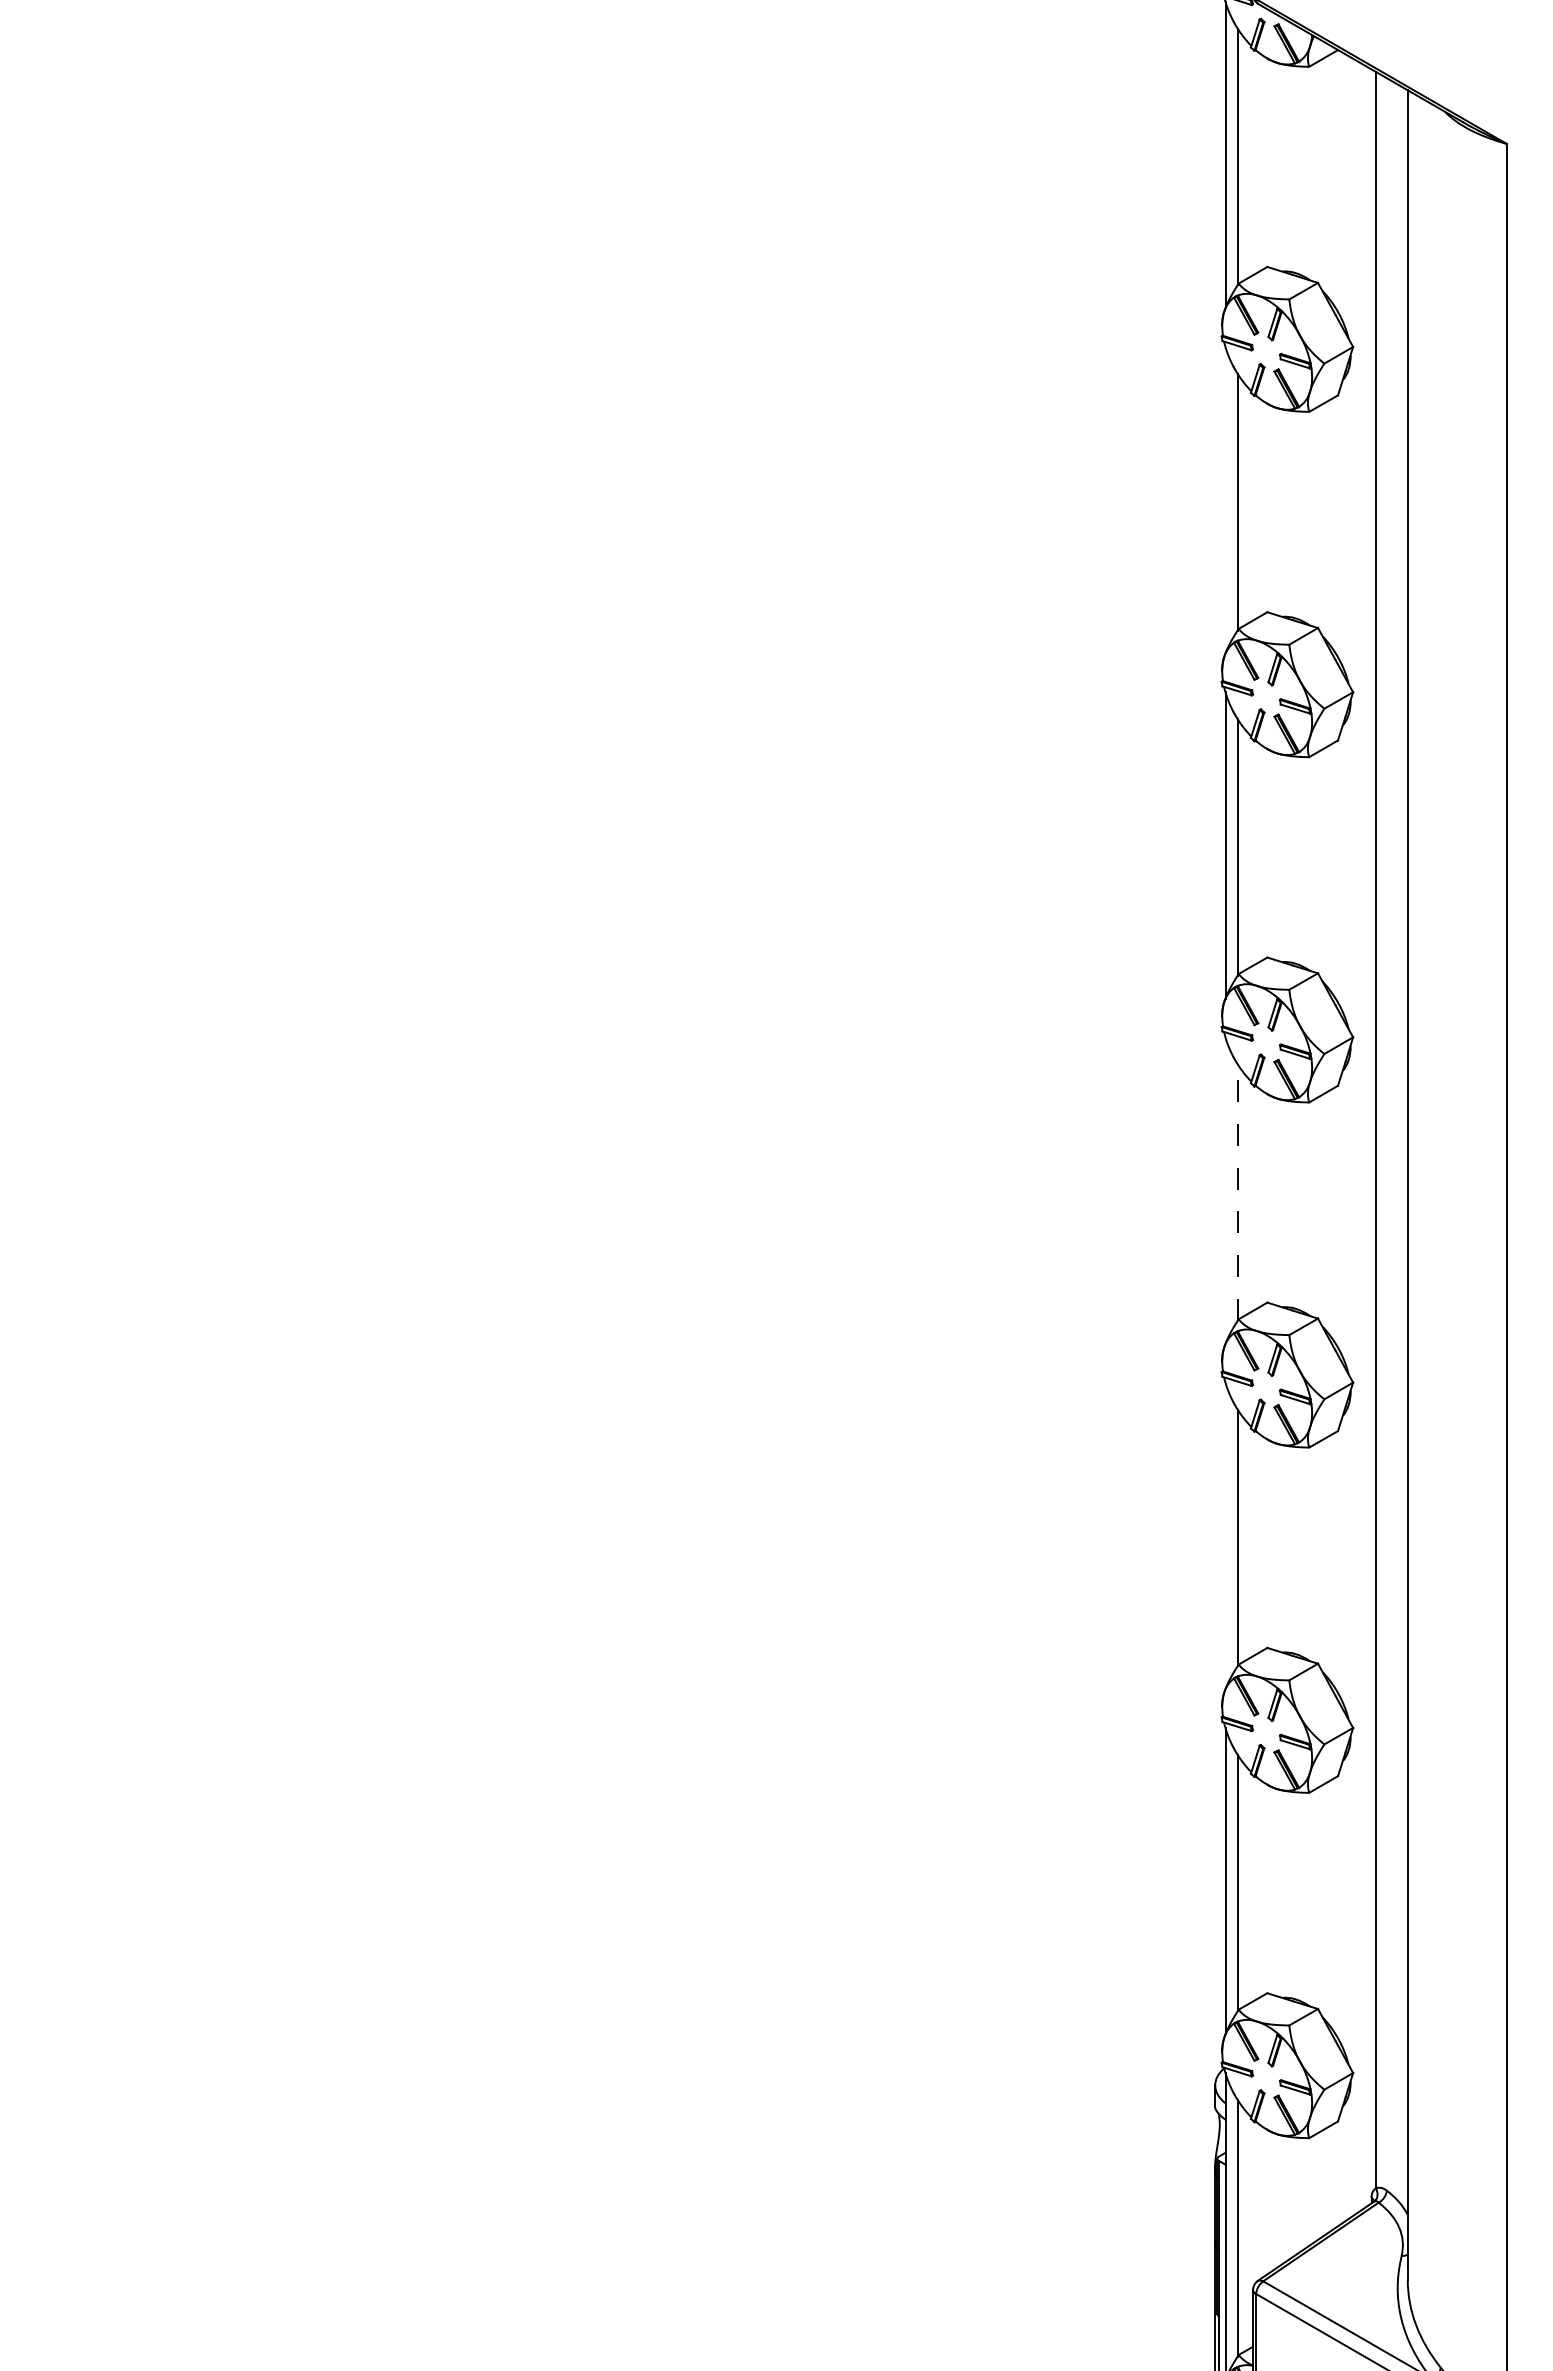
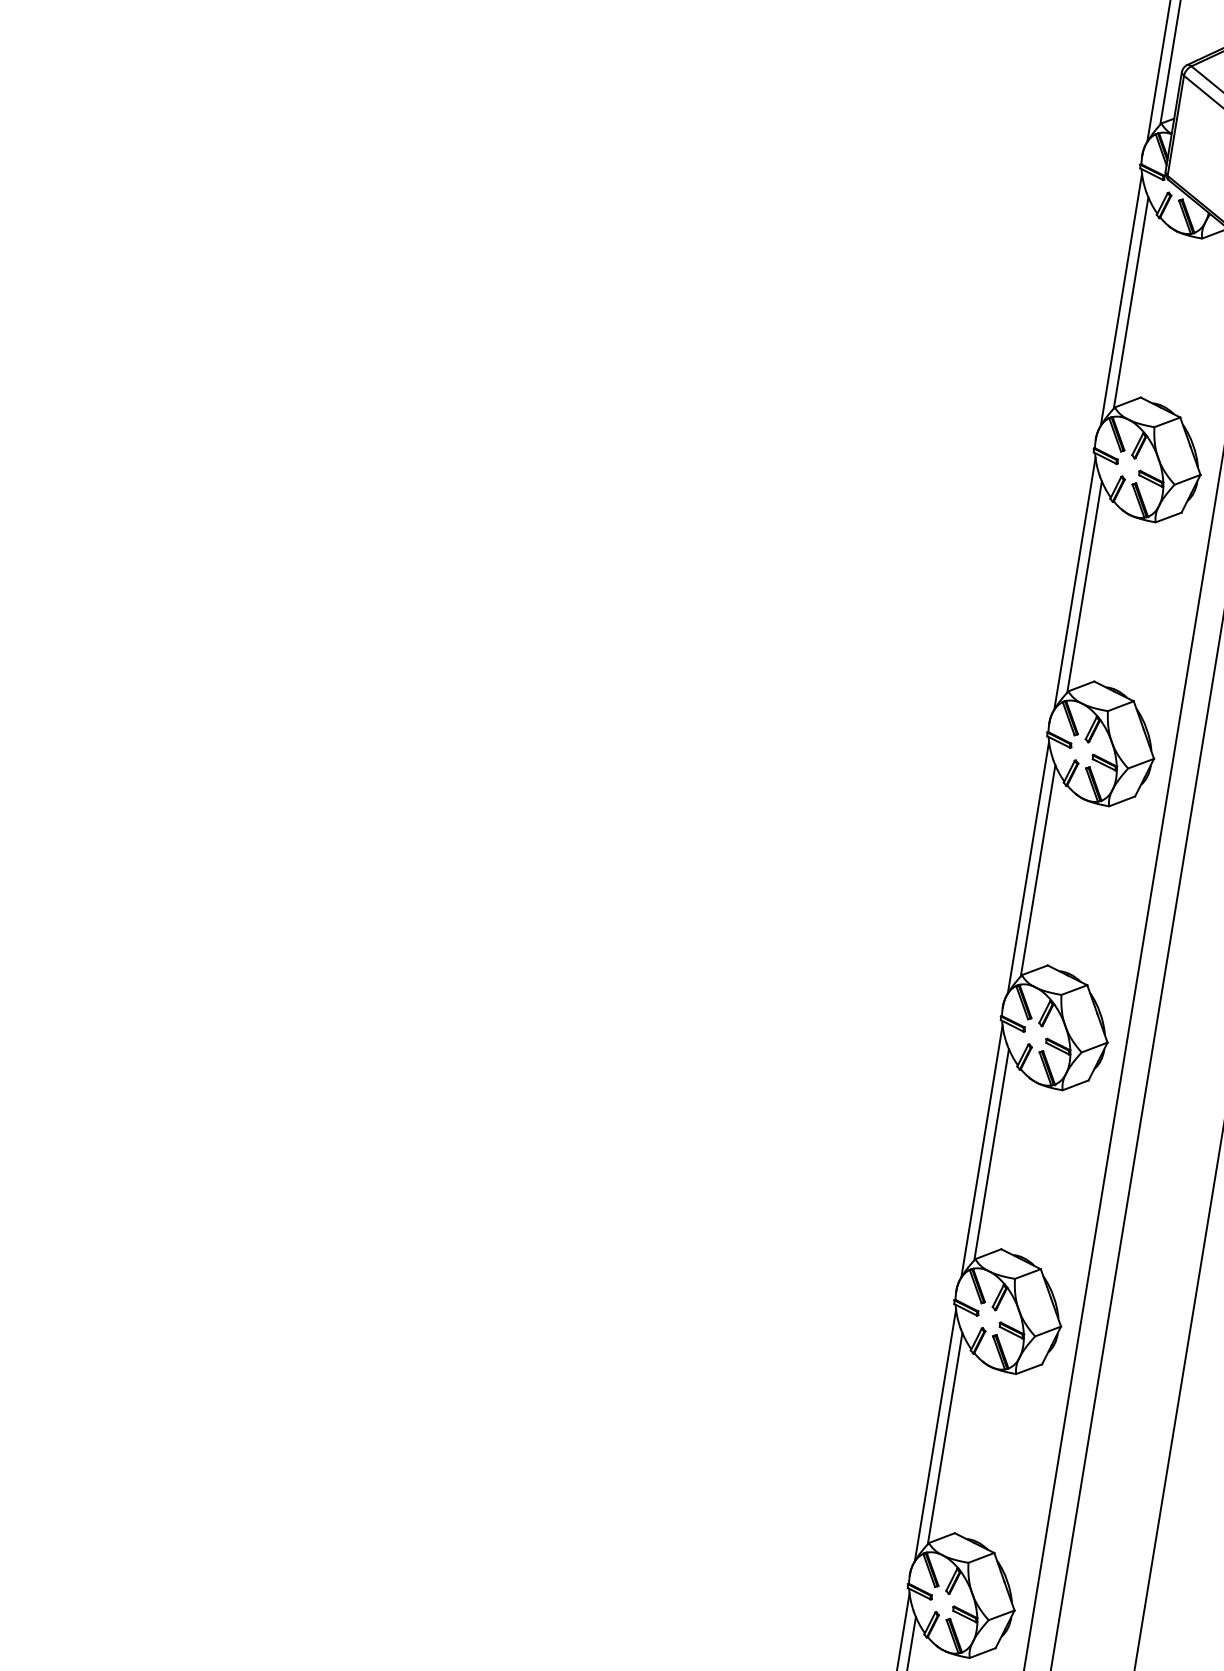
line: (1225, 500) -> (1074, 583), added
line: (1225, 1190) -> (981, 1151), added
line: (1237, 1192) -> (991, 1154), dashed -> solid
line: (1225, 1535) -> (935, 1435), added

